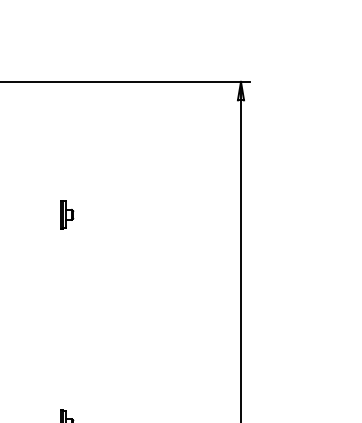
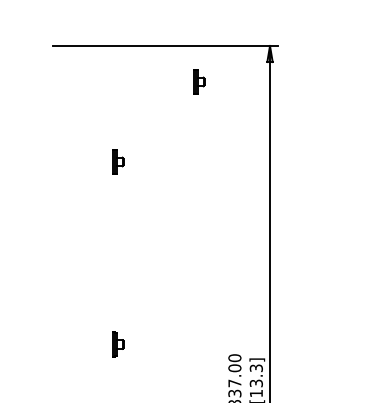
part: (160, 122) -> (199, 81), added

